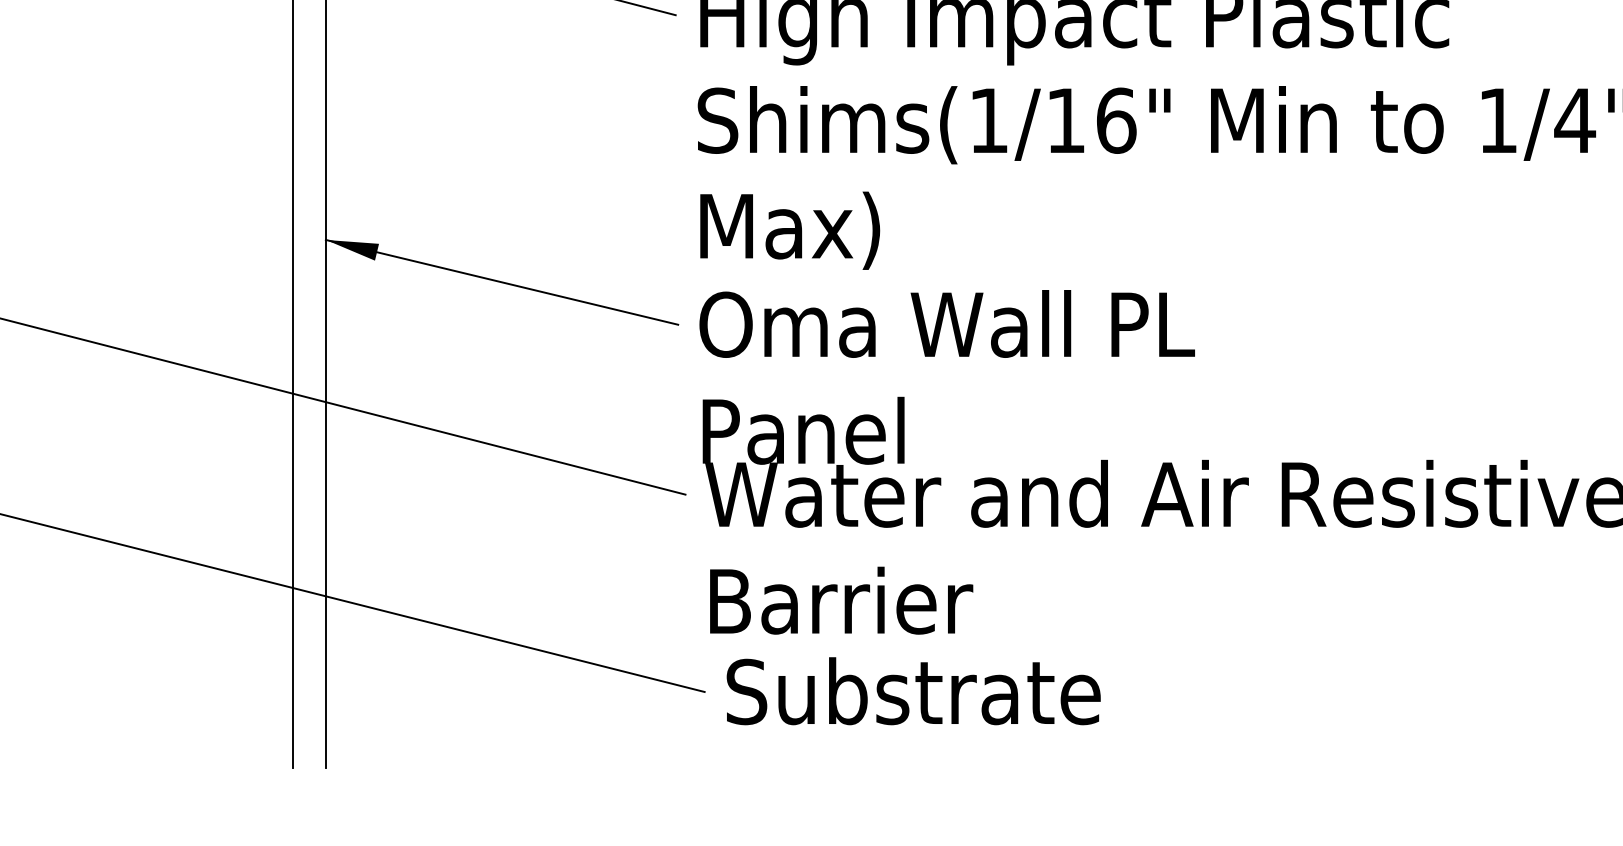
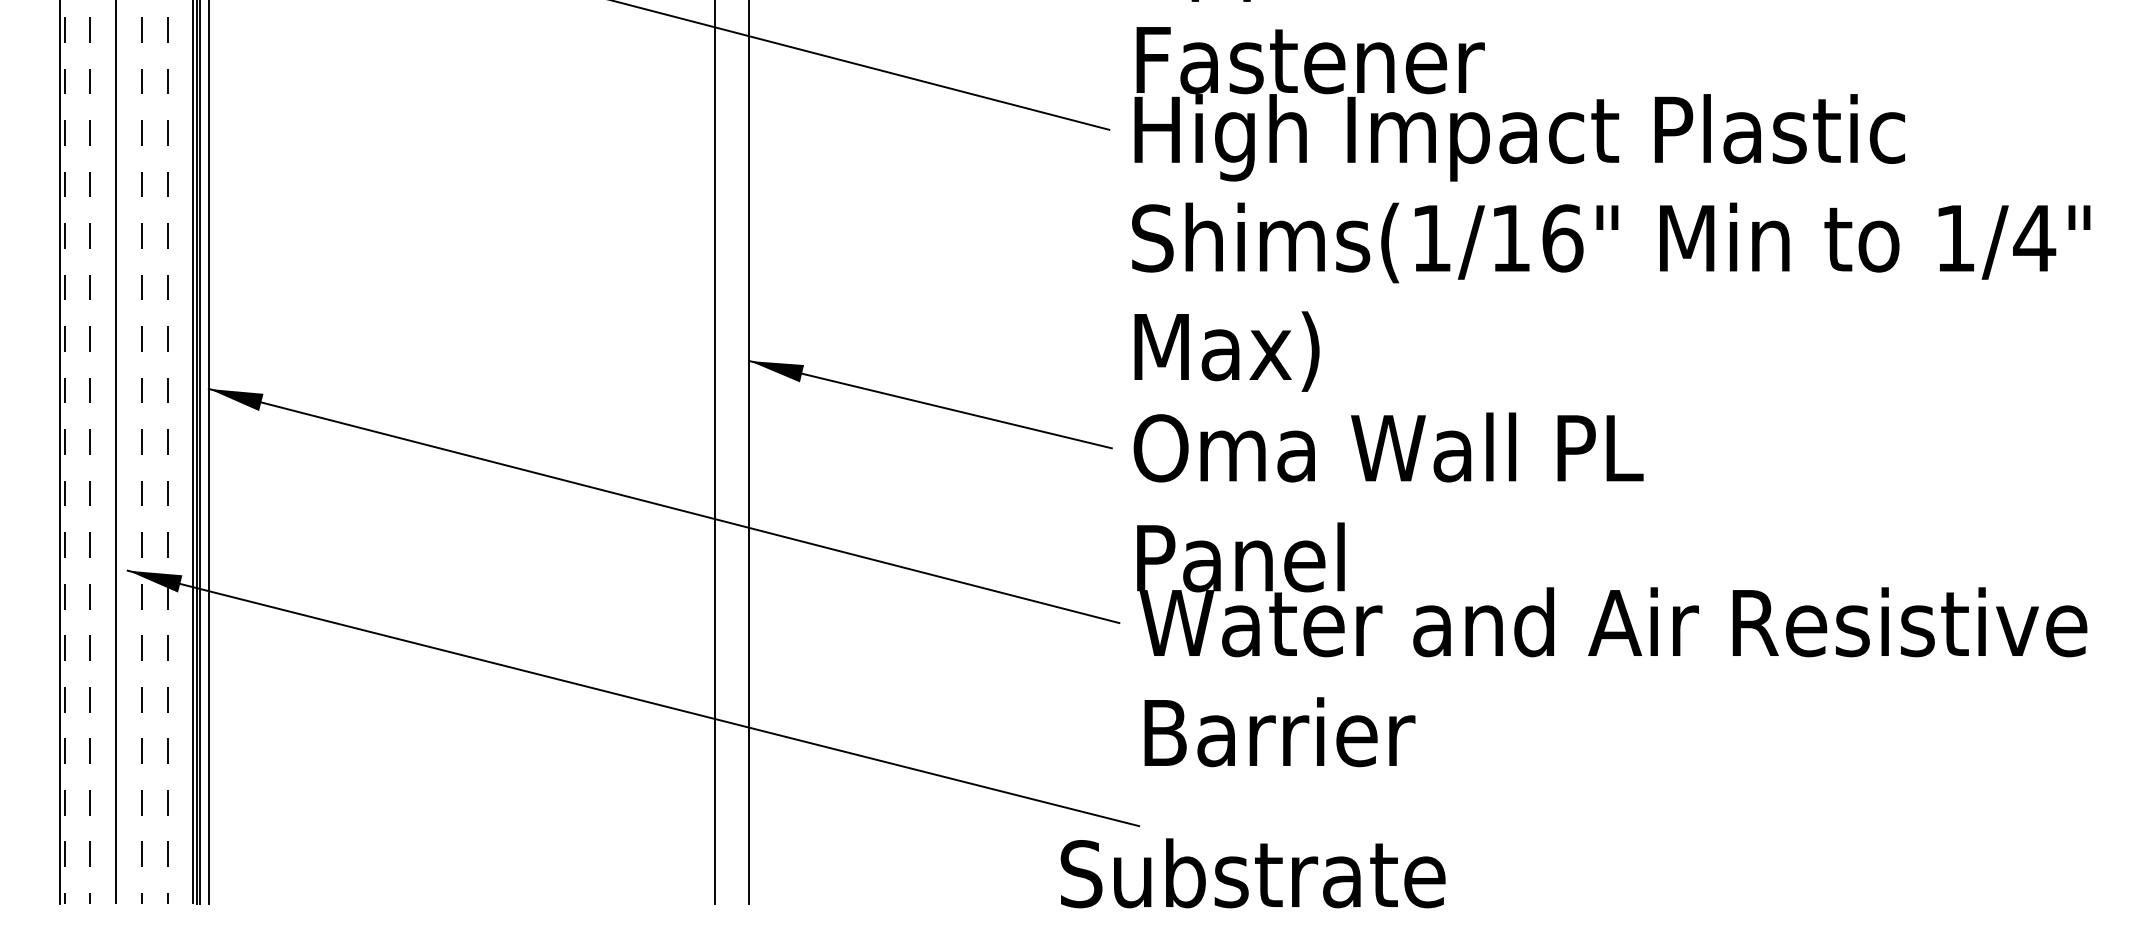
text: (913, 691) -> (1252, 873), moved

